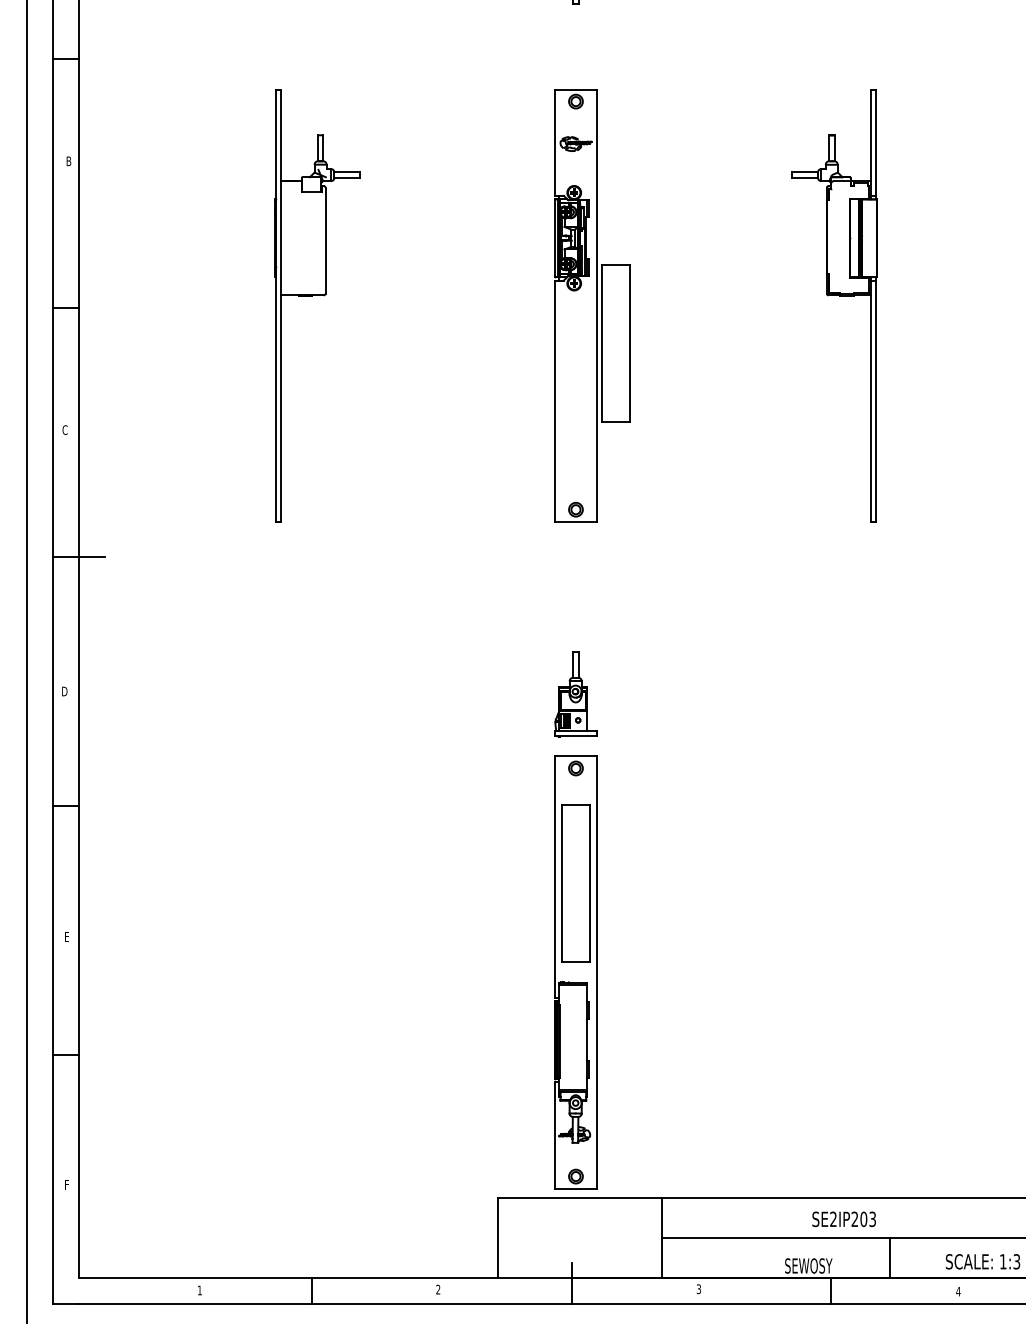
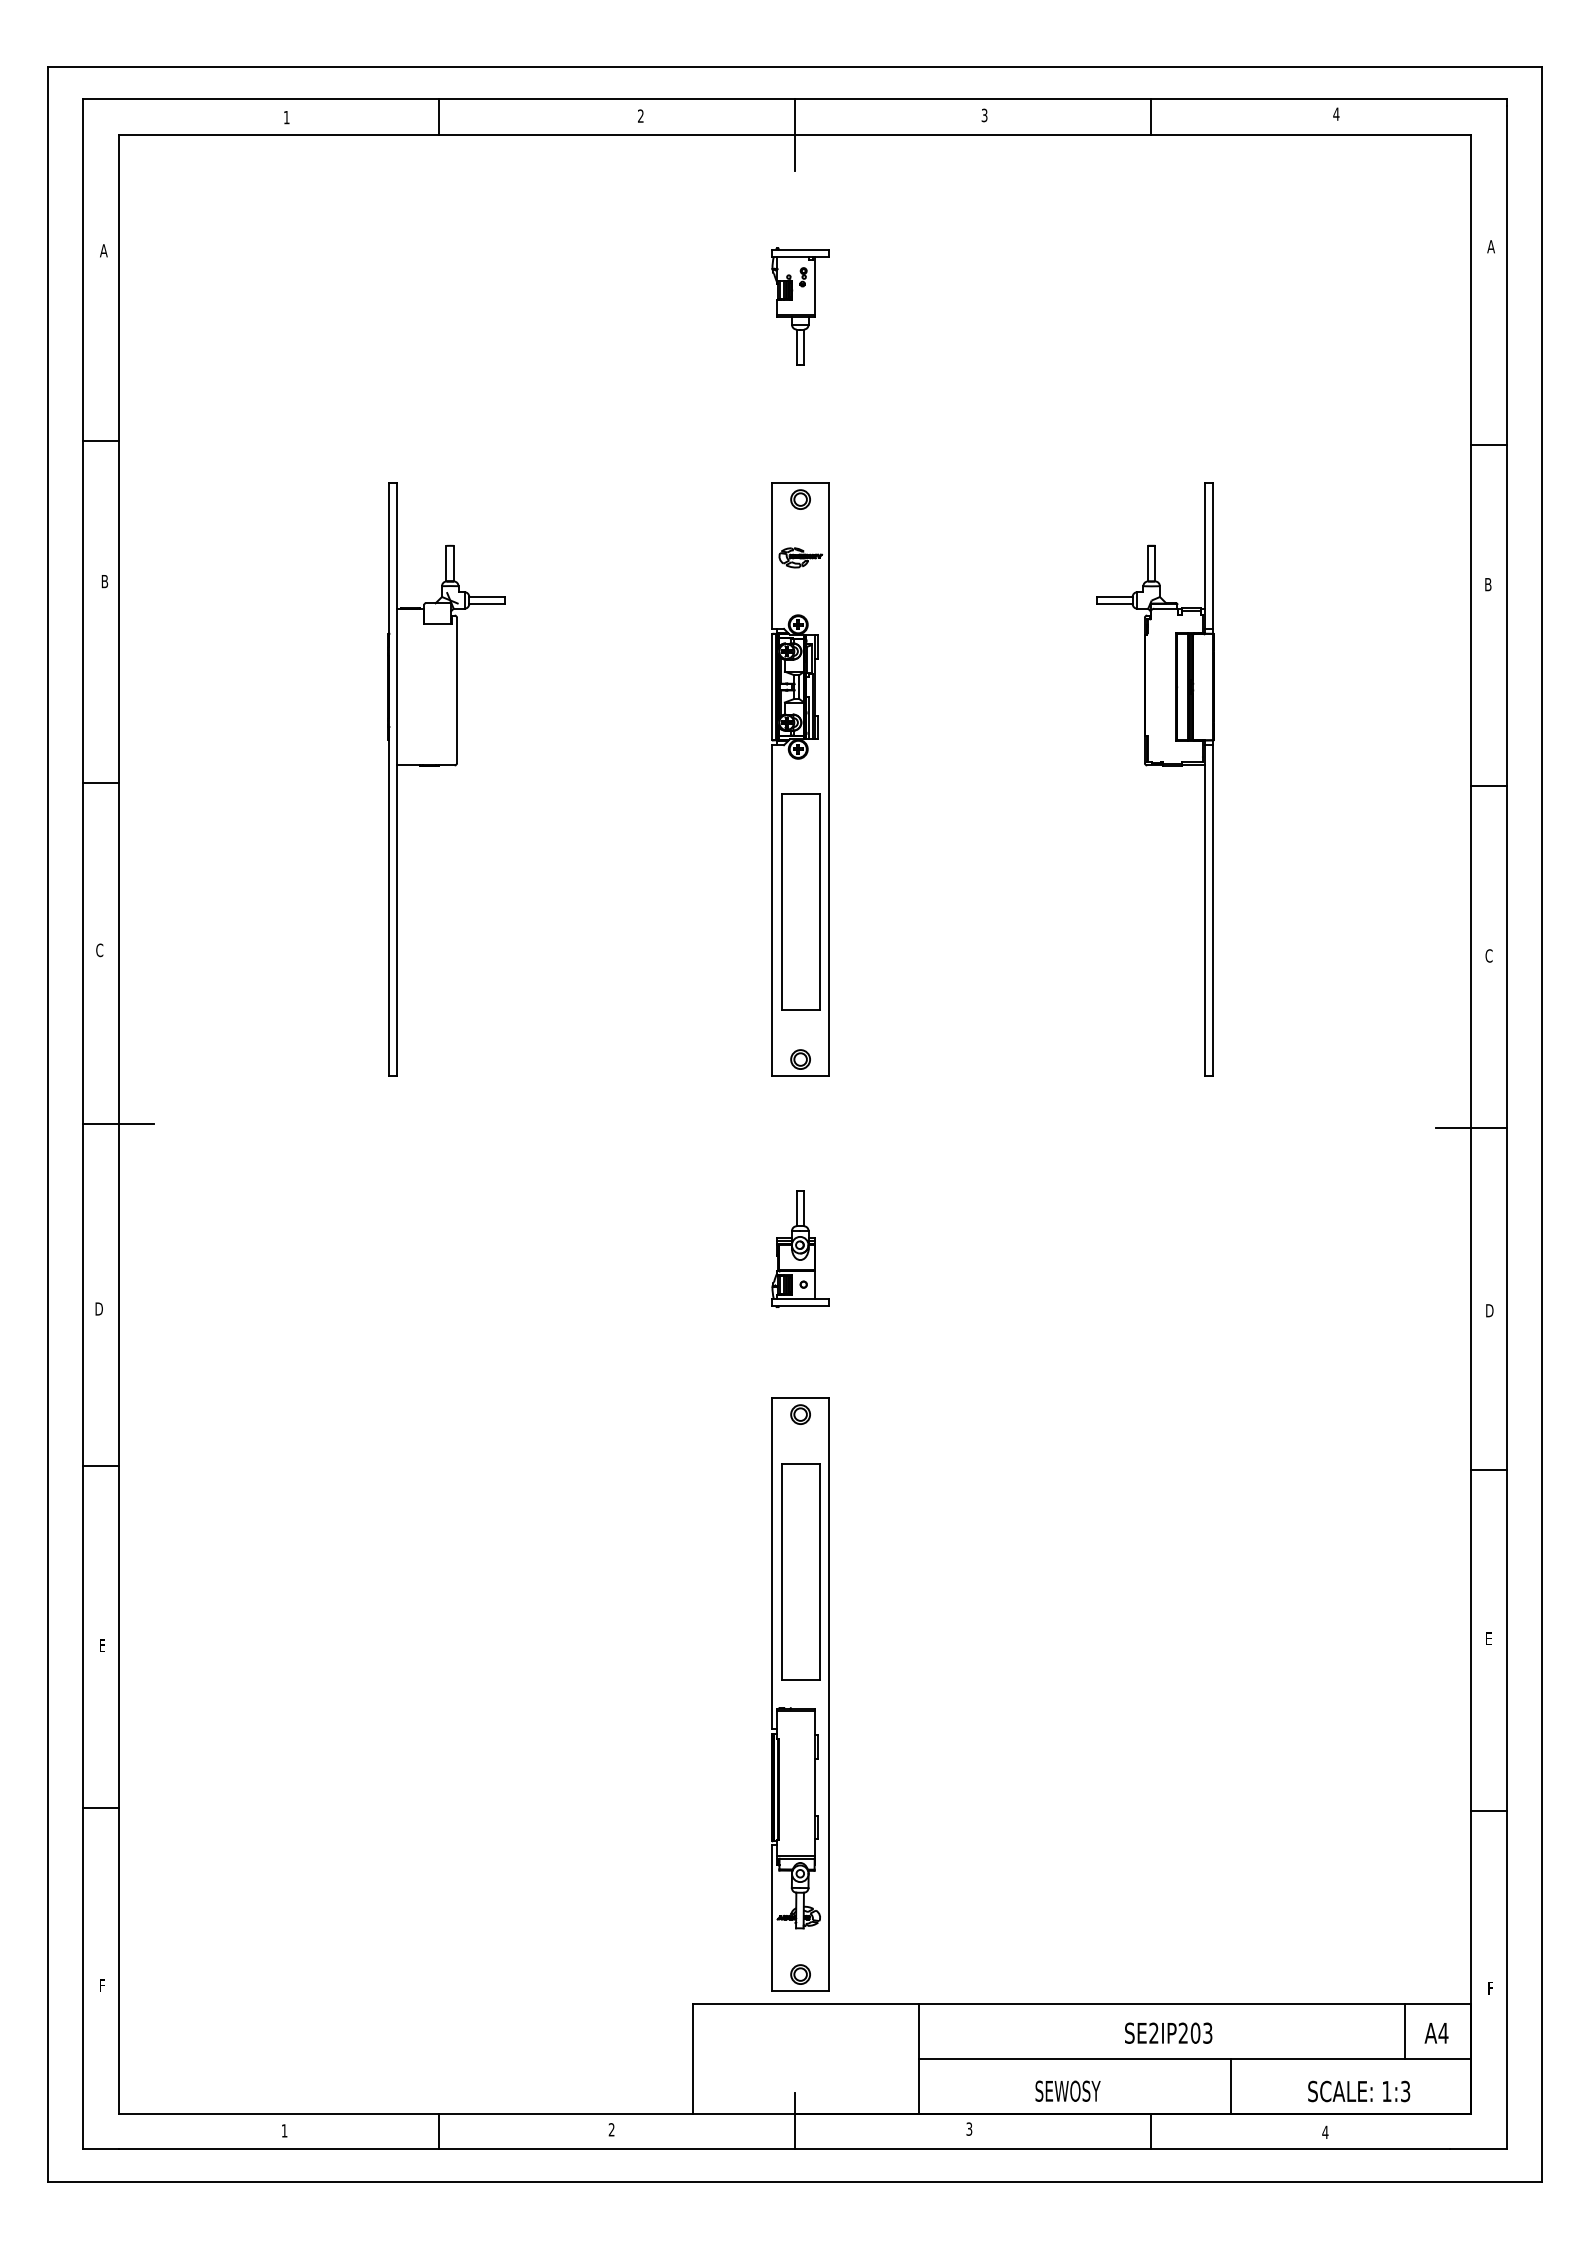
part: (615, 343) -> (800, 901), moved
part: (575, 694) -> (800, 1248), moved
line: (1016, 1218) -> (1404, 2031), added
text: (808, 1265) -> (1067, 2090), moved

